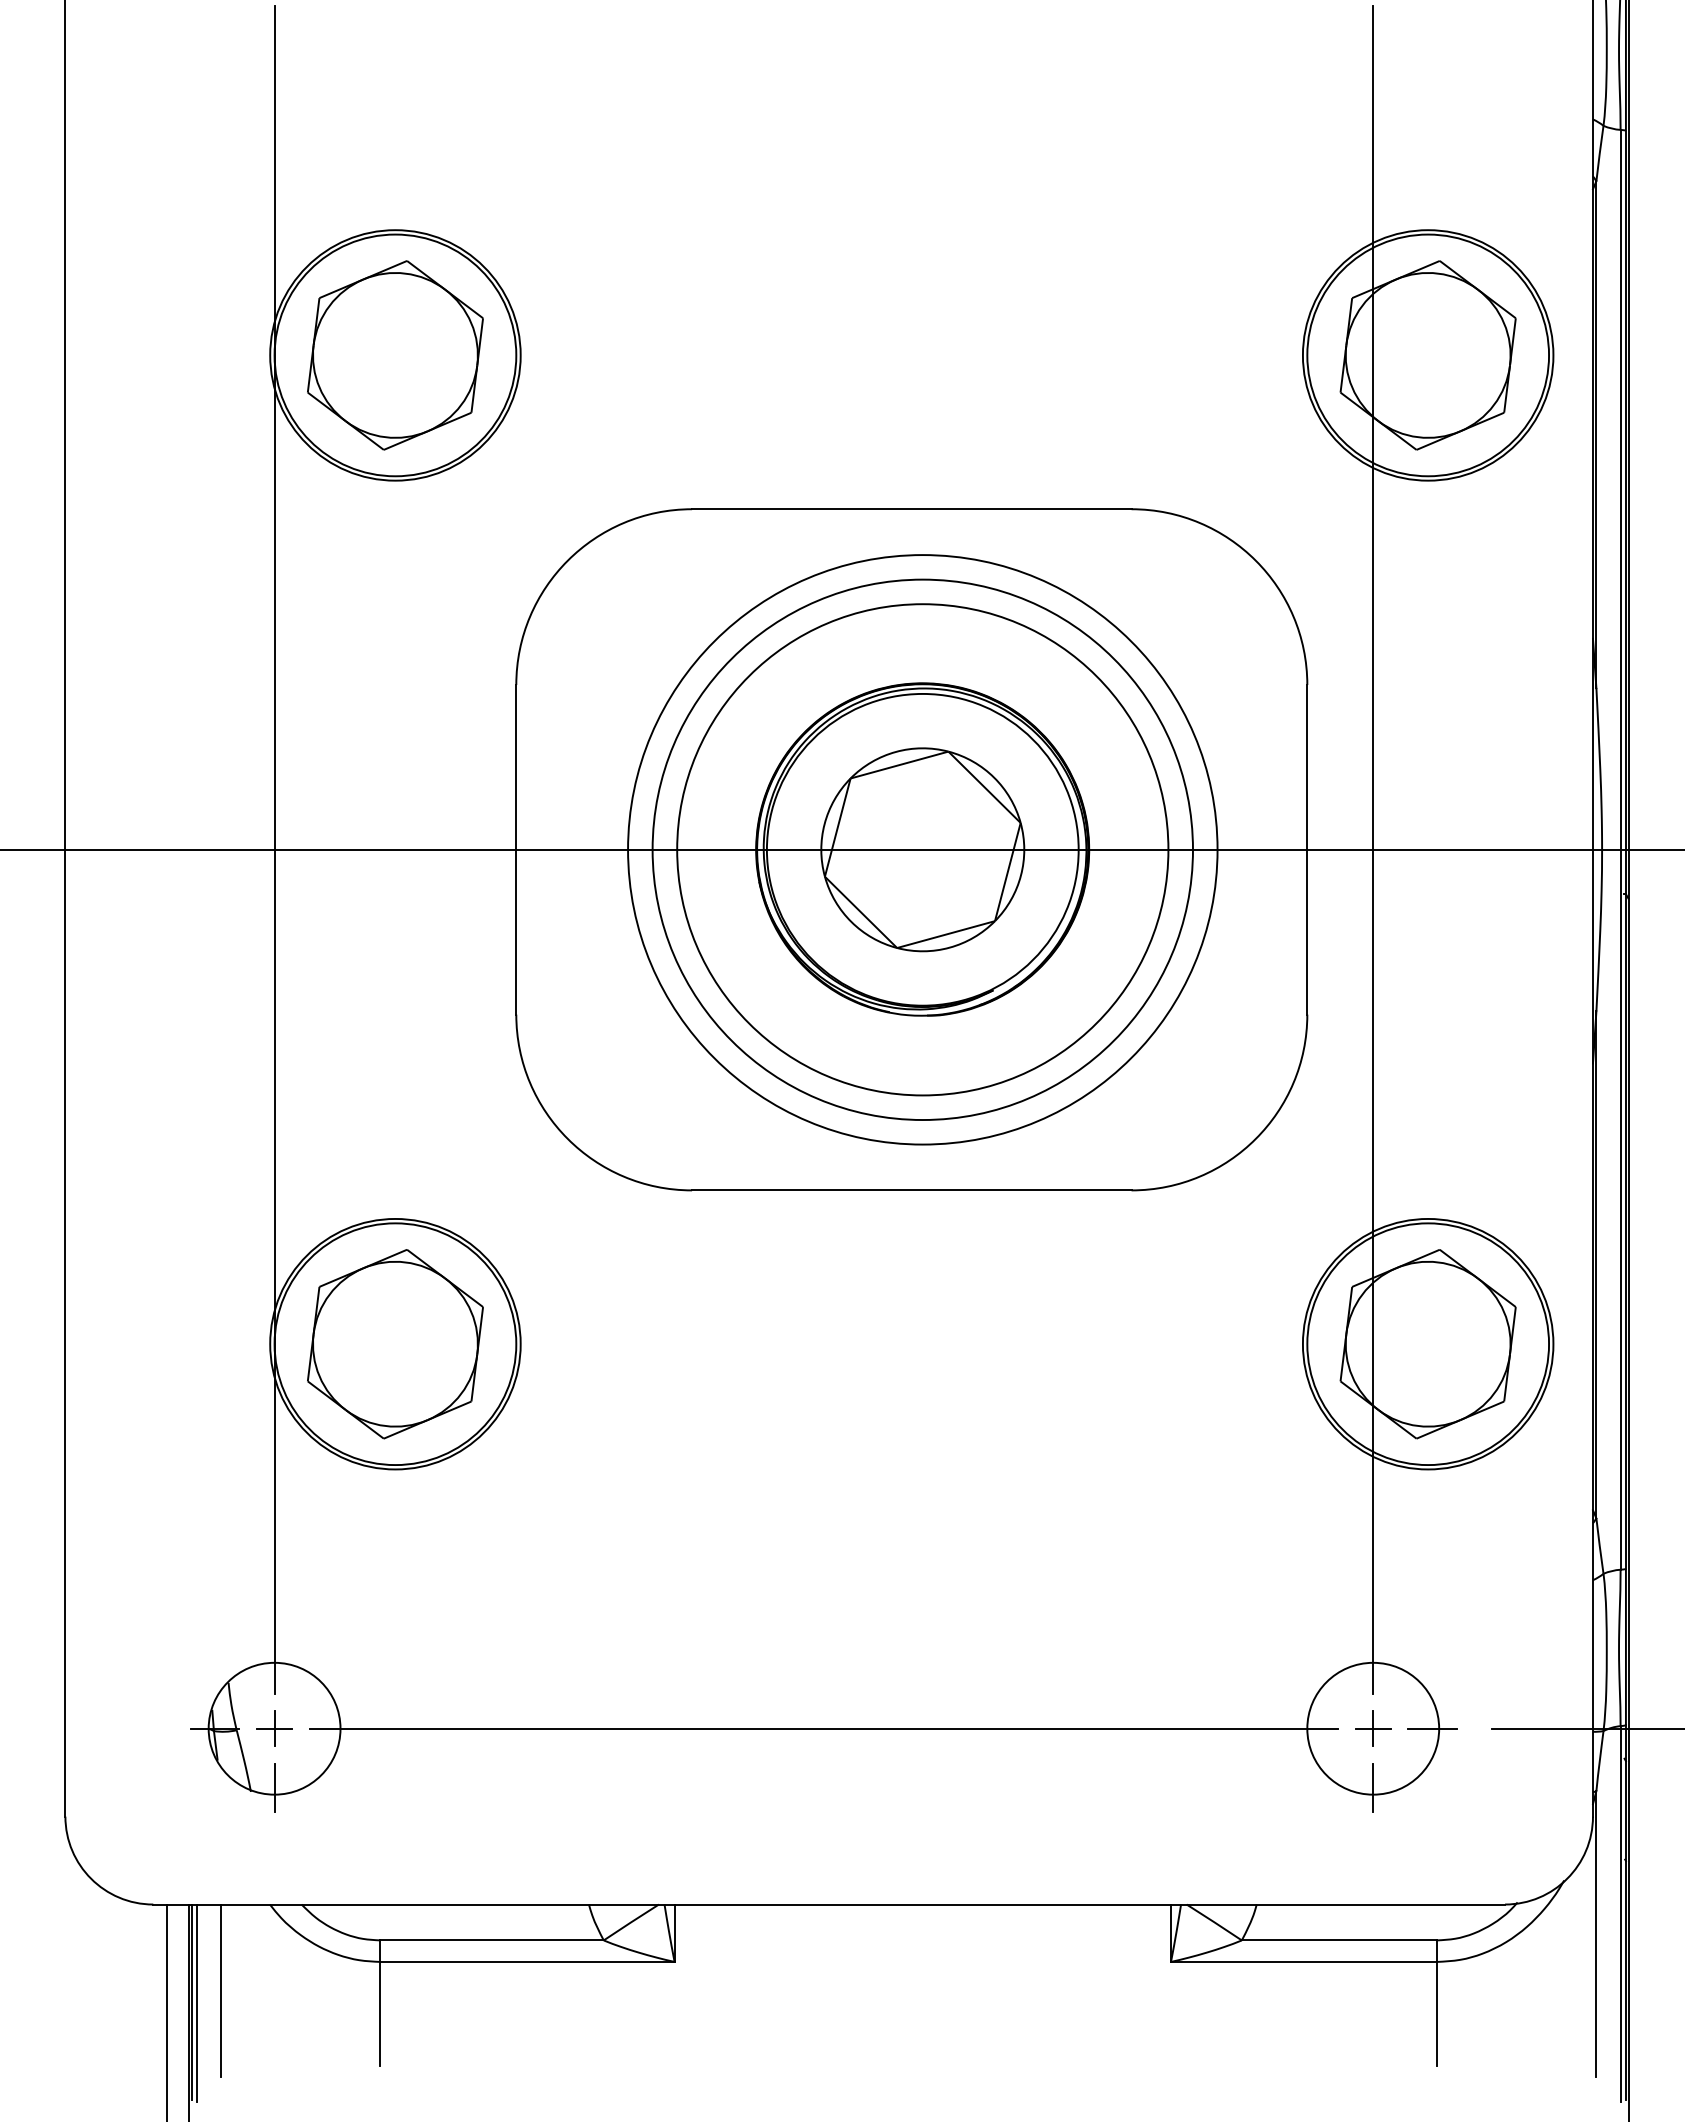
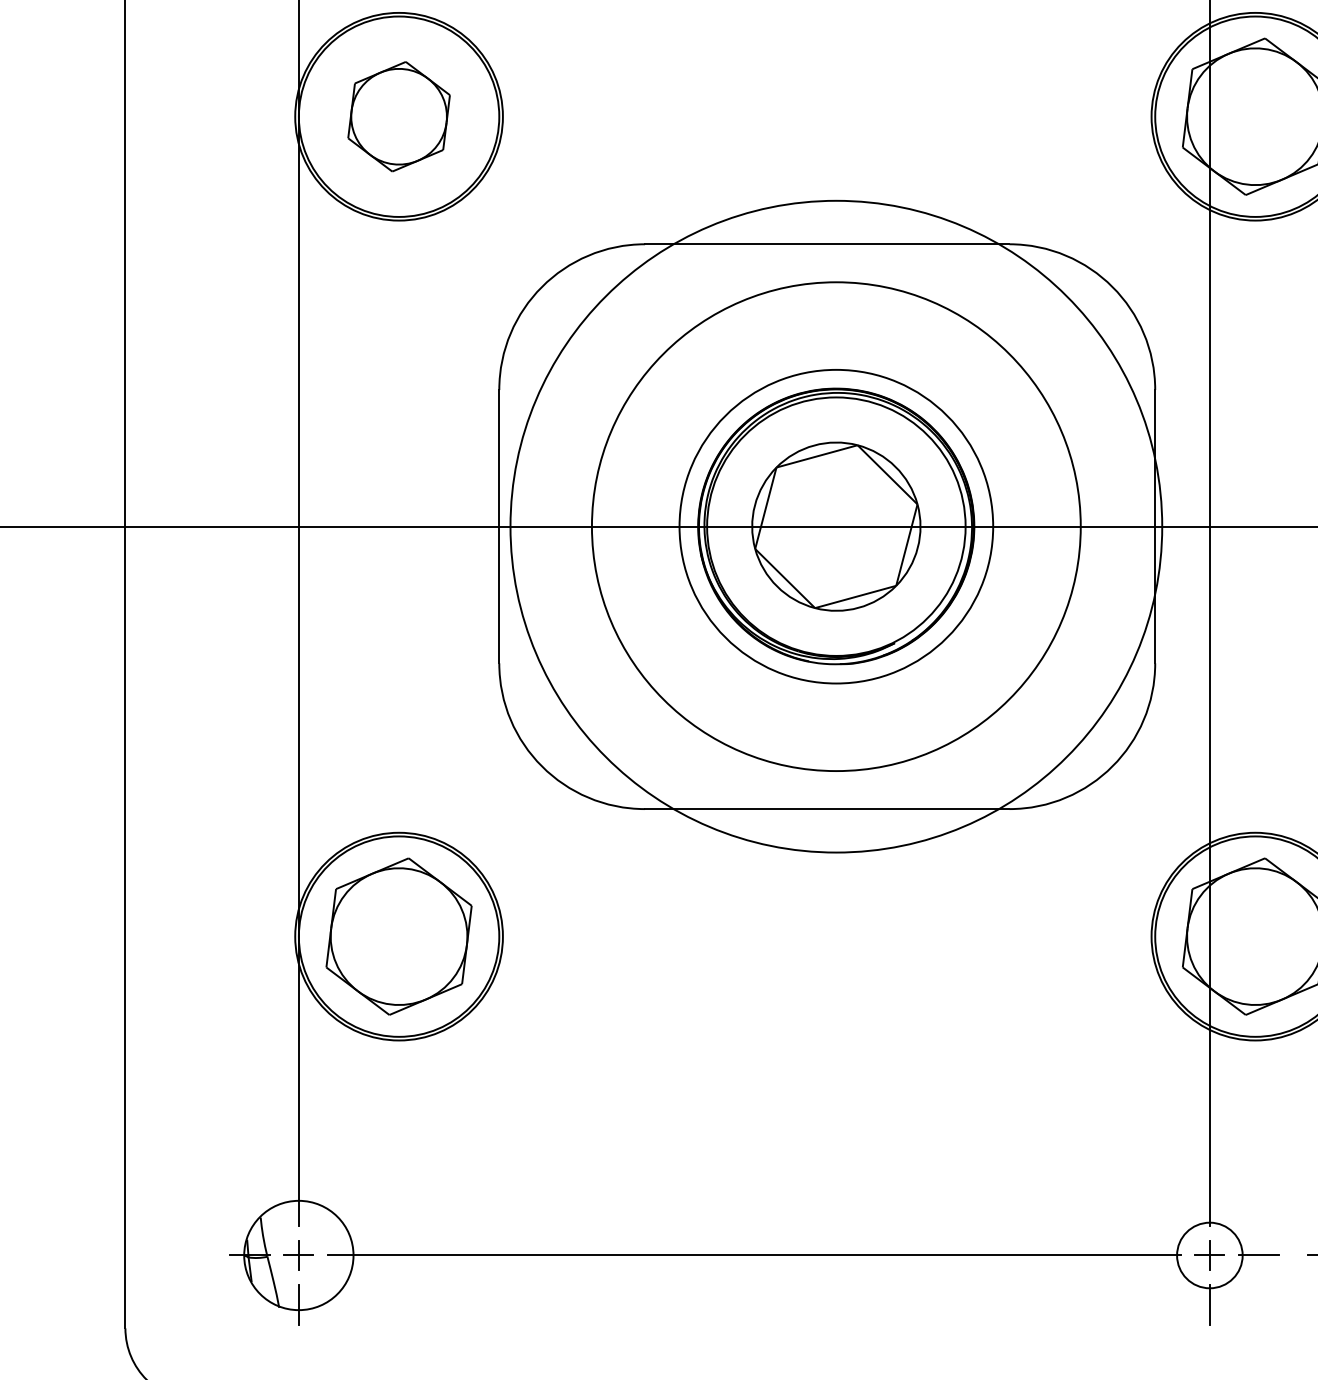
part: (395, 355) -> (399, 116), size x0.7
circle: (922, 849) -> (836, 526), size x0.7
circle: (922, 849) -> (836, 526), size x1.6
circle: (1373, 1728) -> (1210, 1255), size x0.6

